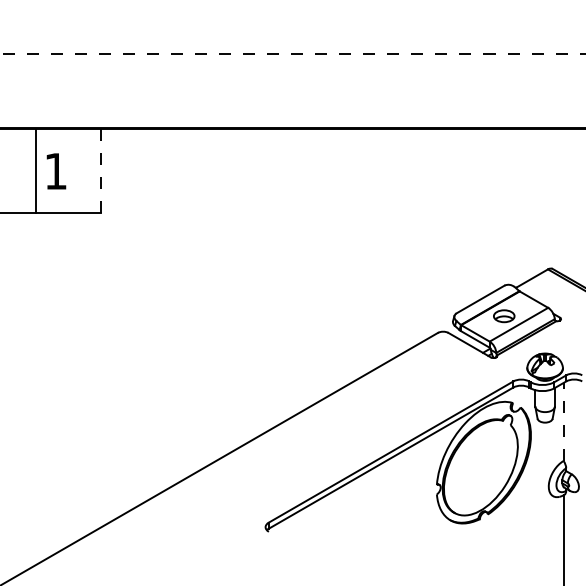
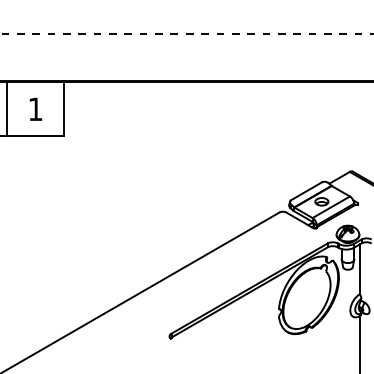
line: (35, 171) -> (6, 109), moved
line: (101, 171) -> (64, 109), dashed -> solid
line: (563, 422) -> (359, 269), dashed -> solid

